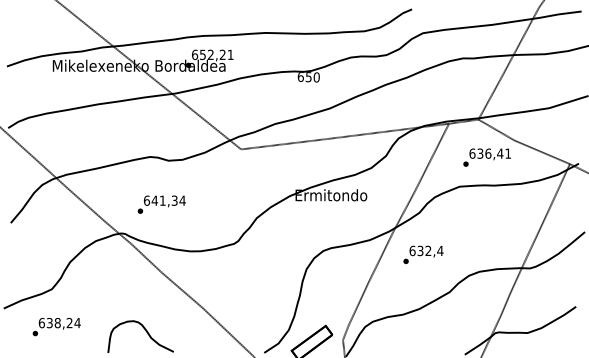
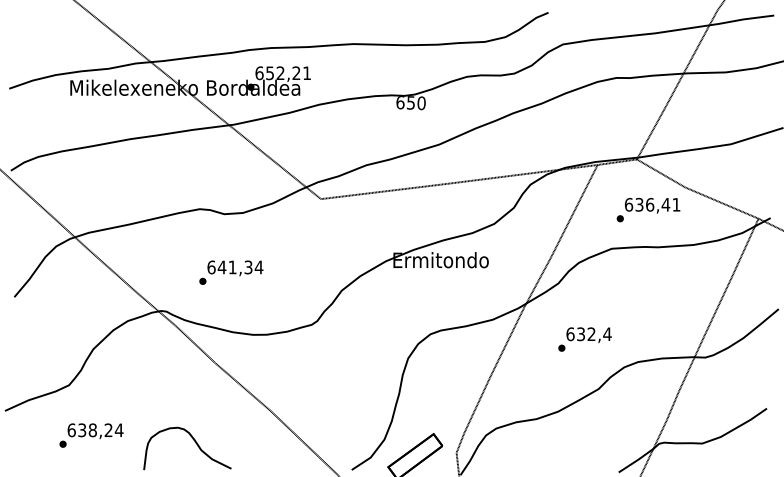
text: (161, 204) -> (230, 272), moved
text: (423, 254) -> (585, 339), moved
text: (56, 327) -> (91, 436), moved

